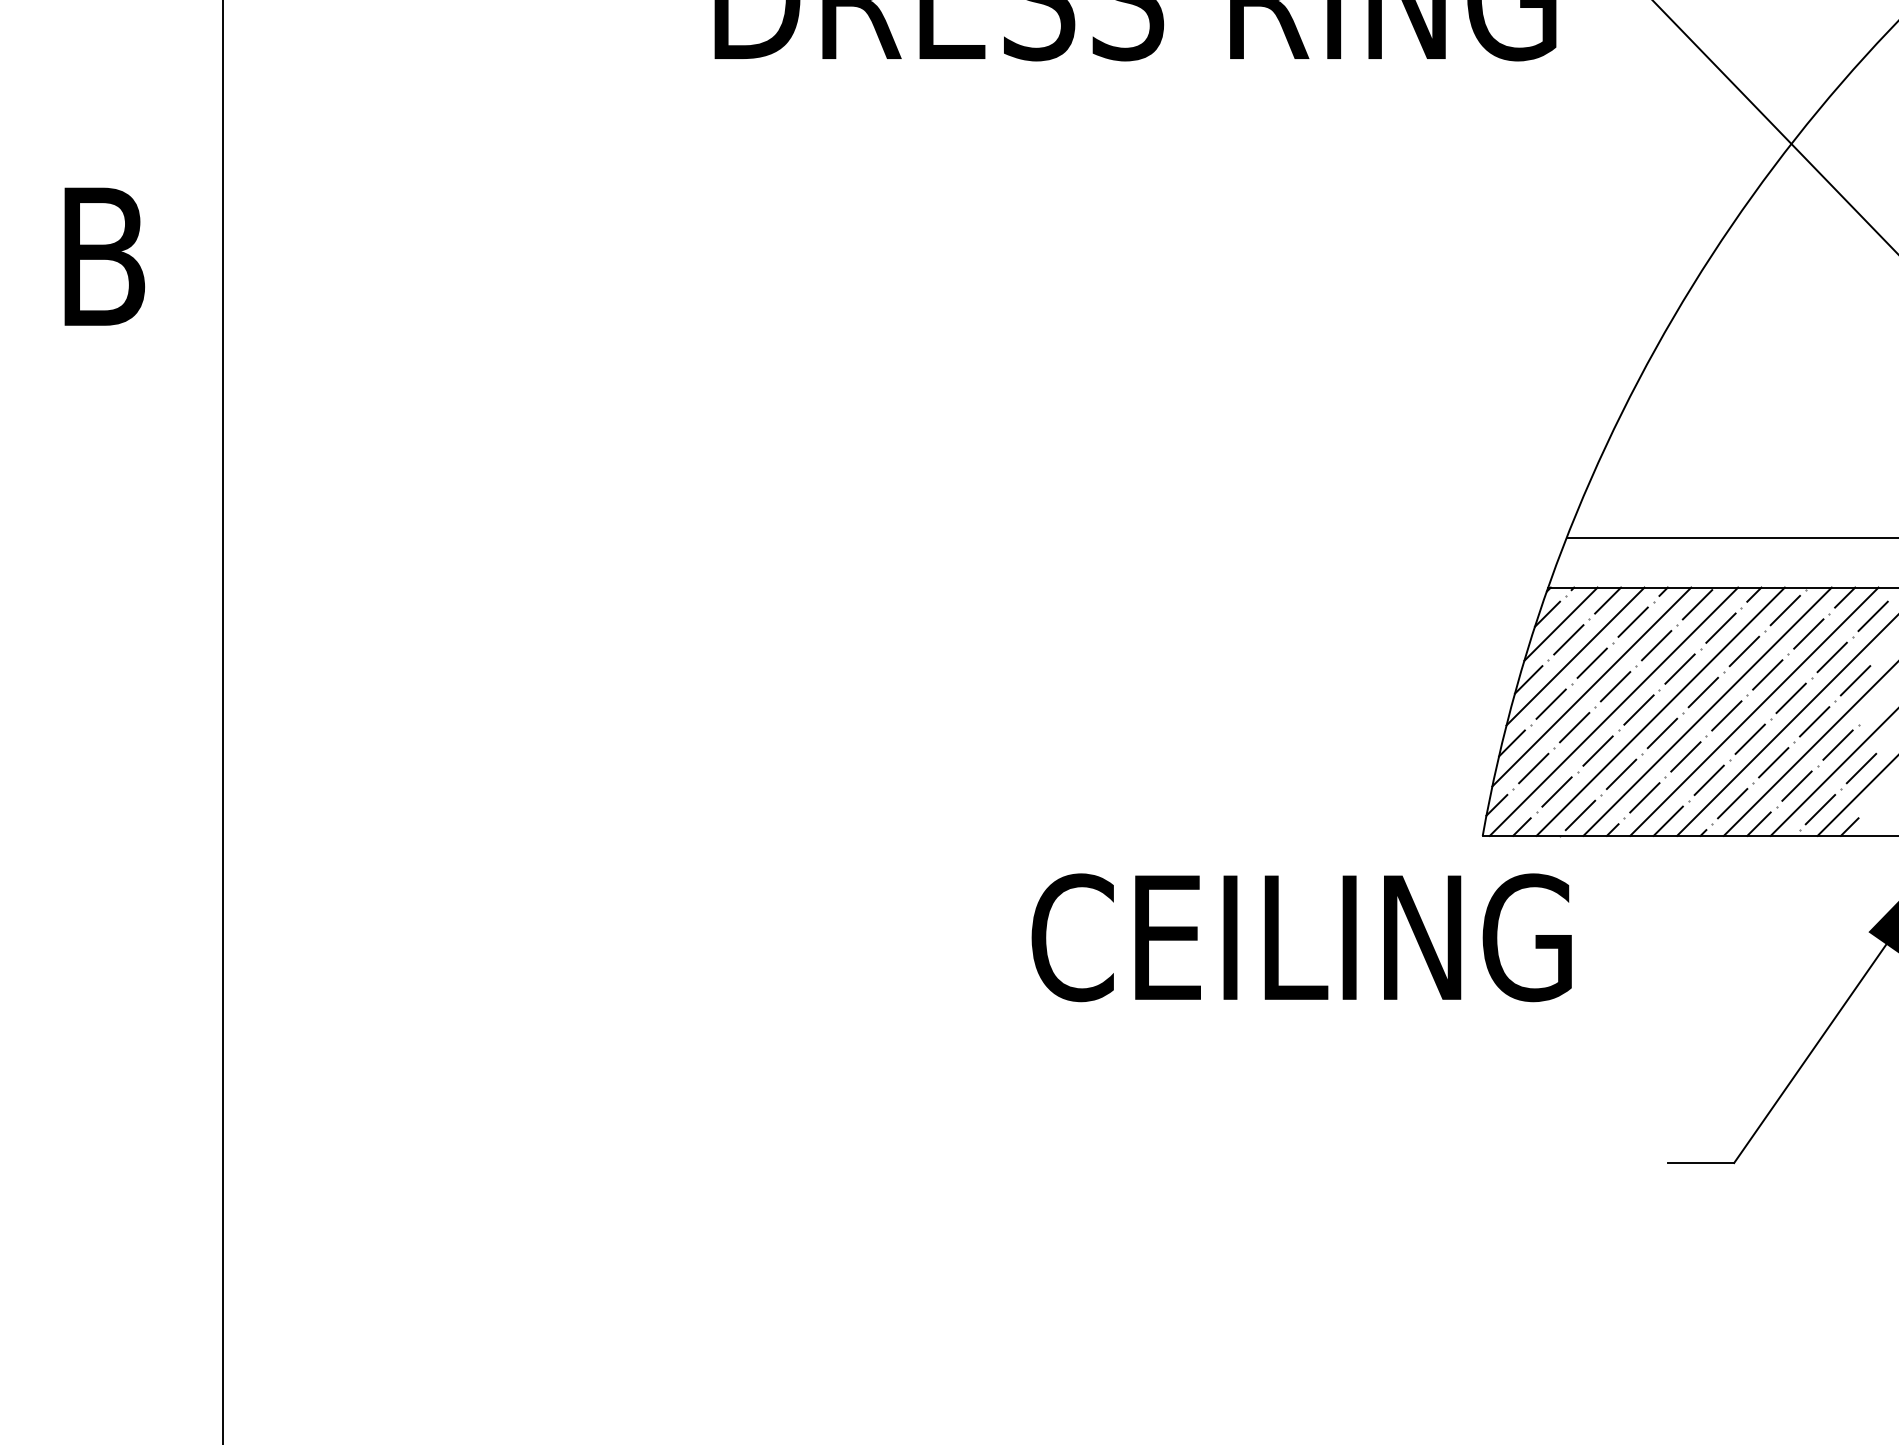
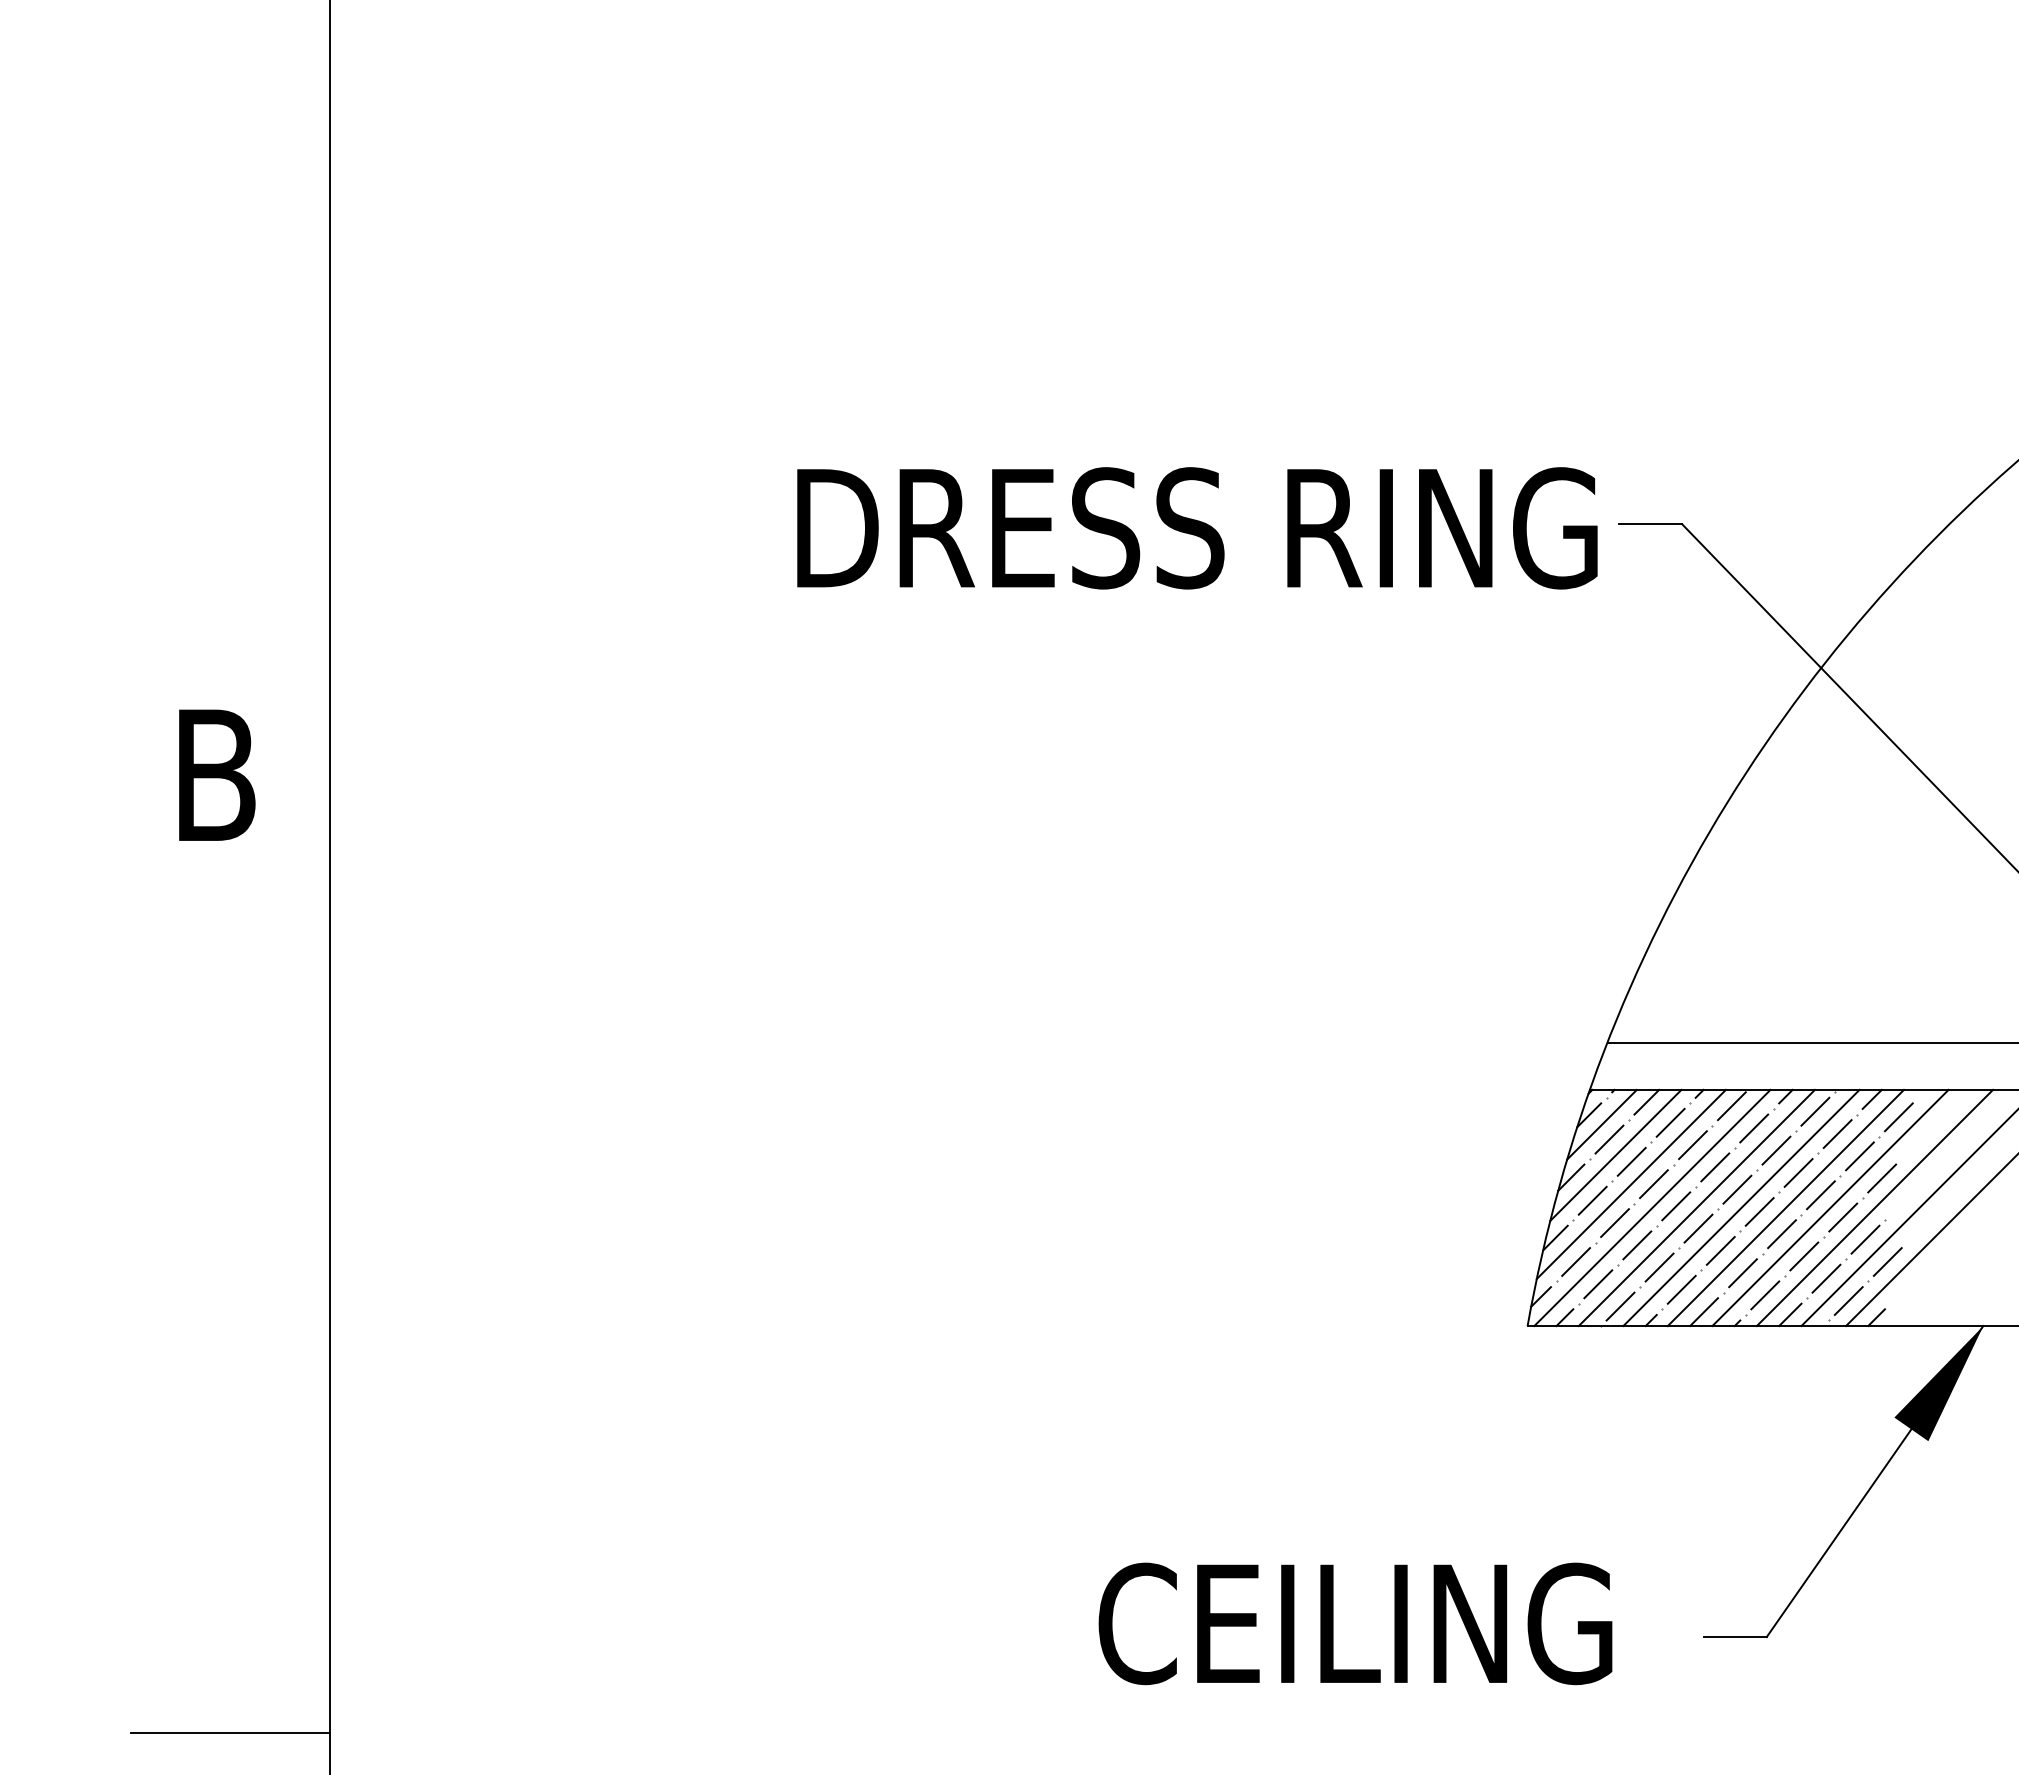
text: (1301, 937) -> (1355, 1623), moved
line: (118, 1263) -> (230, 1732), added

